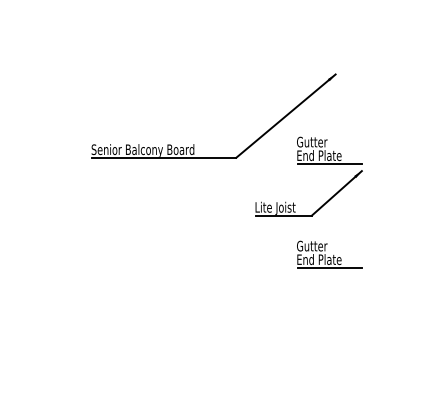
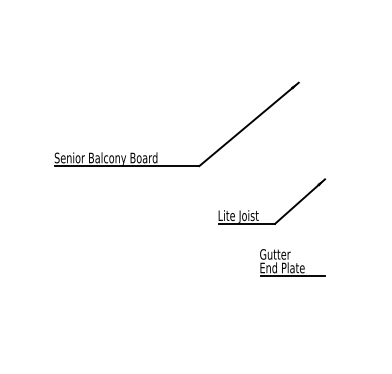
part: (329, 150) -> (292, 158), removed

